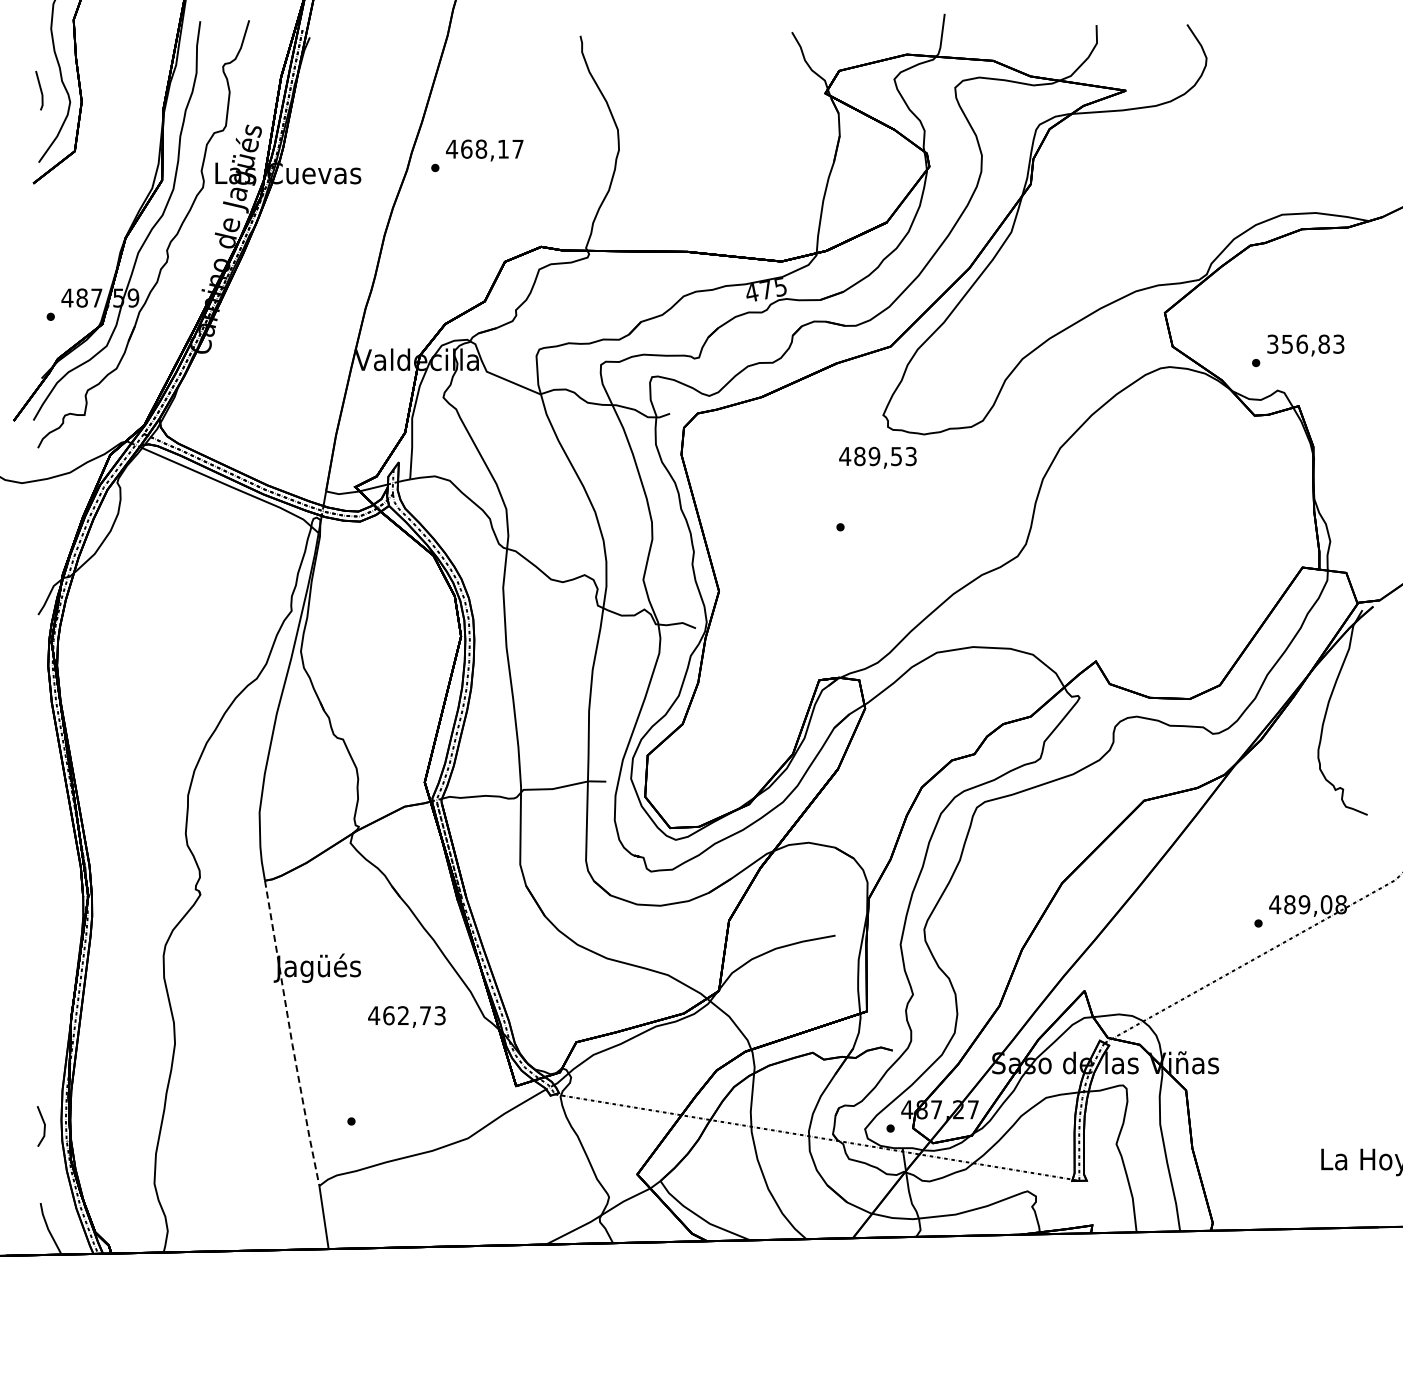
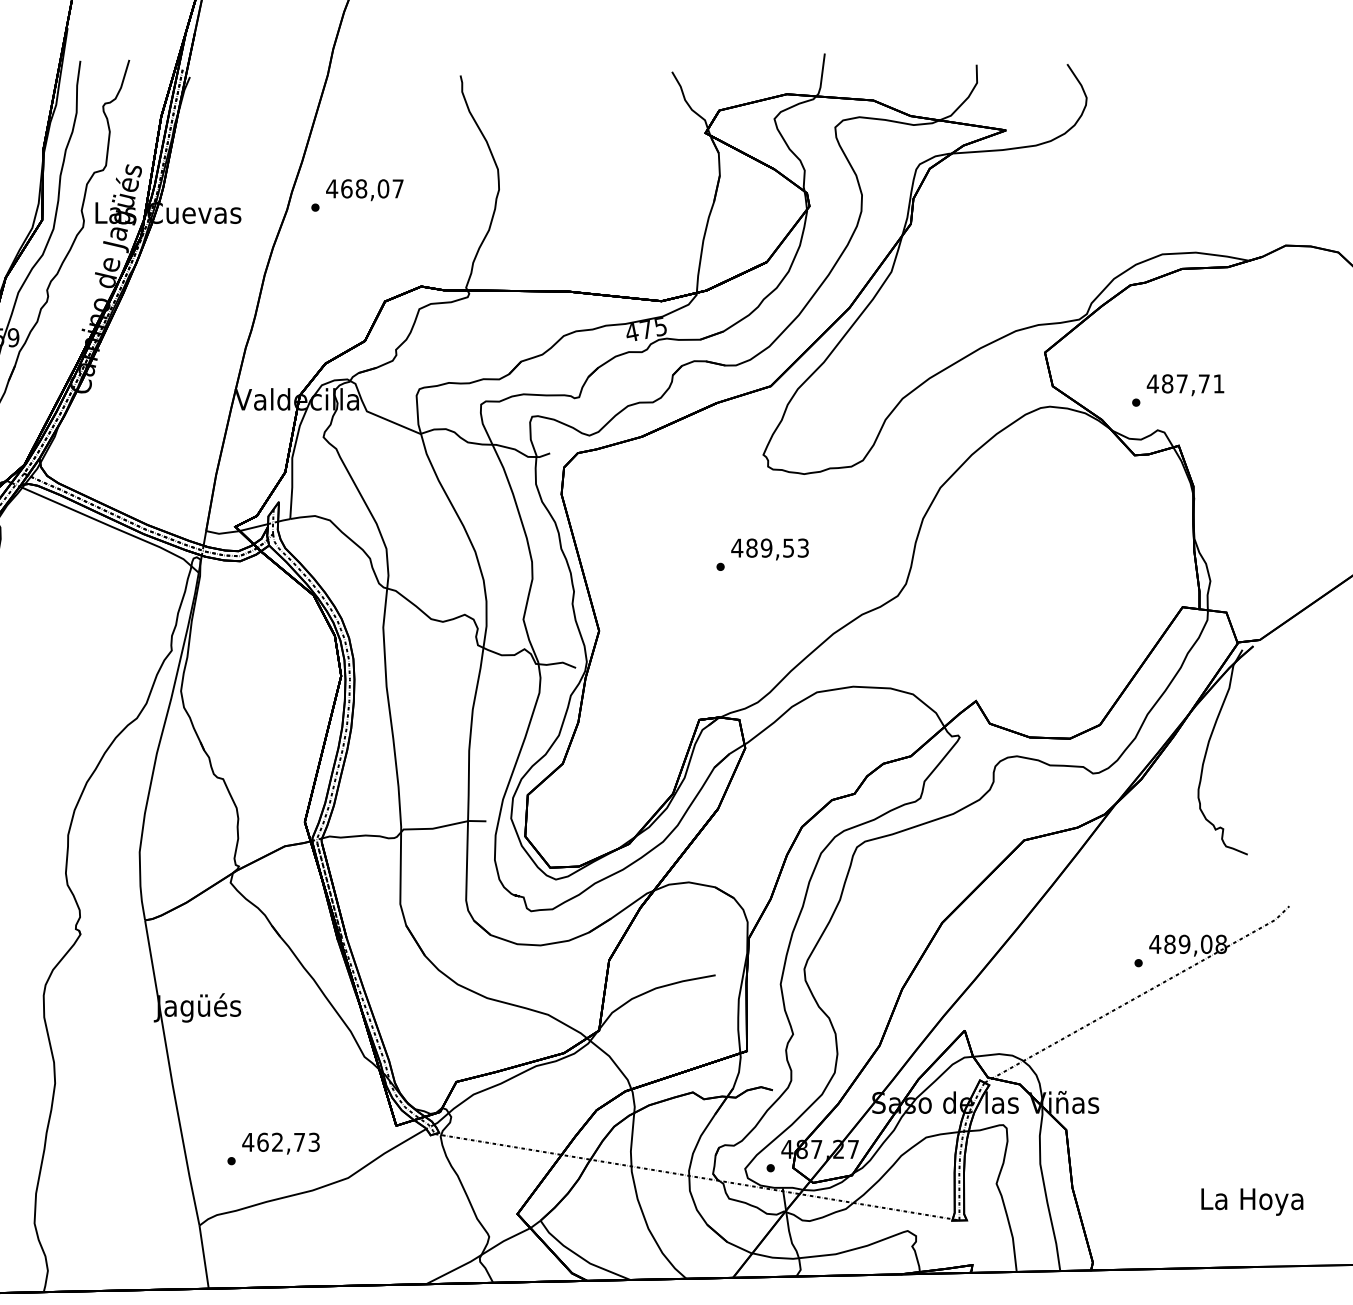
text: (503, 148) -> (383, 188), 468,17 -> 468,07
text: (1305, 343) -> (1185, 383), 356,83 -> 487,71
text: (877, 457) -> (769, 549), moved
text: (406, 1016) -> (280, 1143), moved
line: (290, 1034) -> (170, 1074), dashed -> solid

